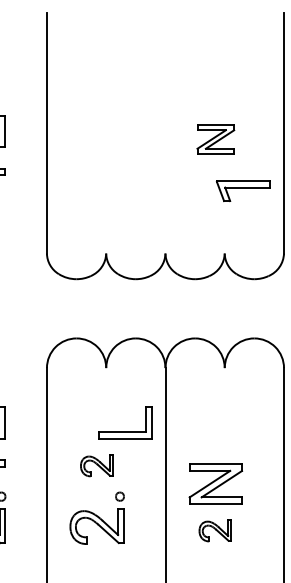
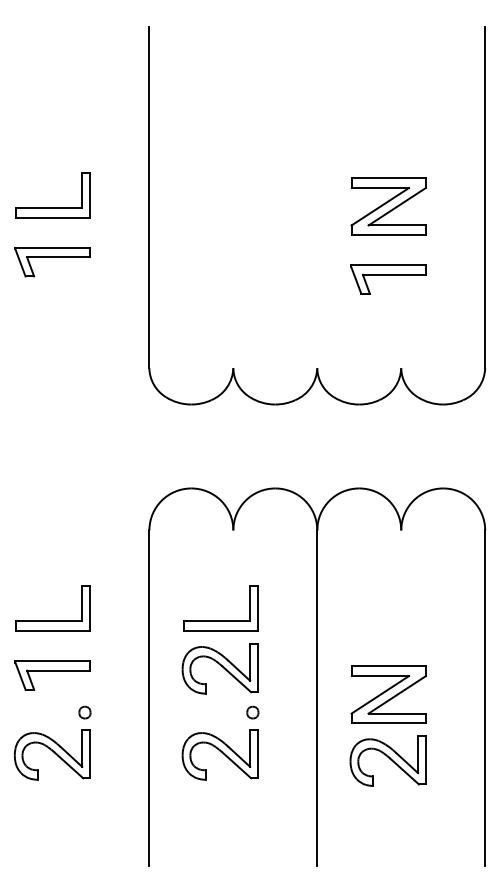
part: (215, 139) -> (388, 206), size x1.43
part: (243, 190) -> (388, 279), moved
part: (125, 431) -> (220, 620), moved
part: (96, 465) -> (219, 668), size x1.67
part: (215, 530) -> (387, 760), size x1.67

